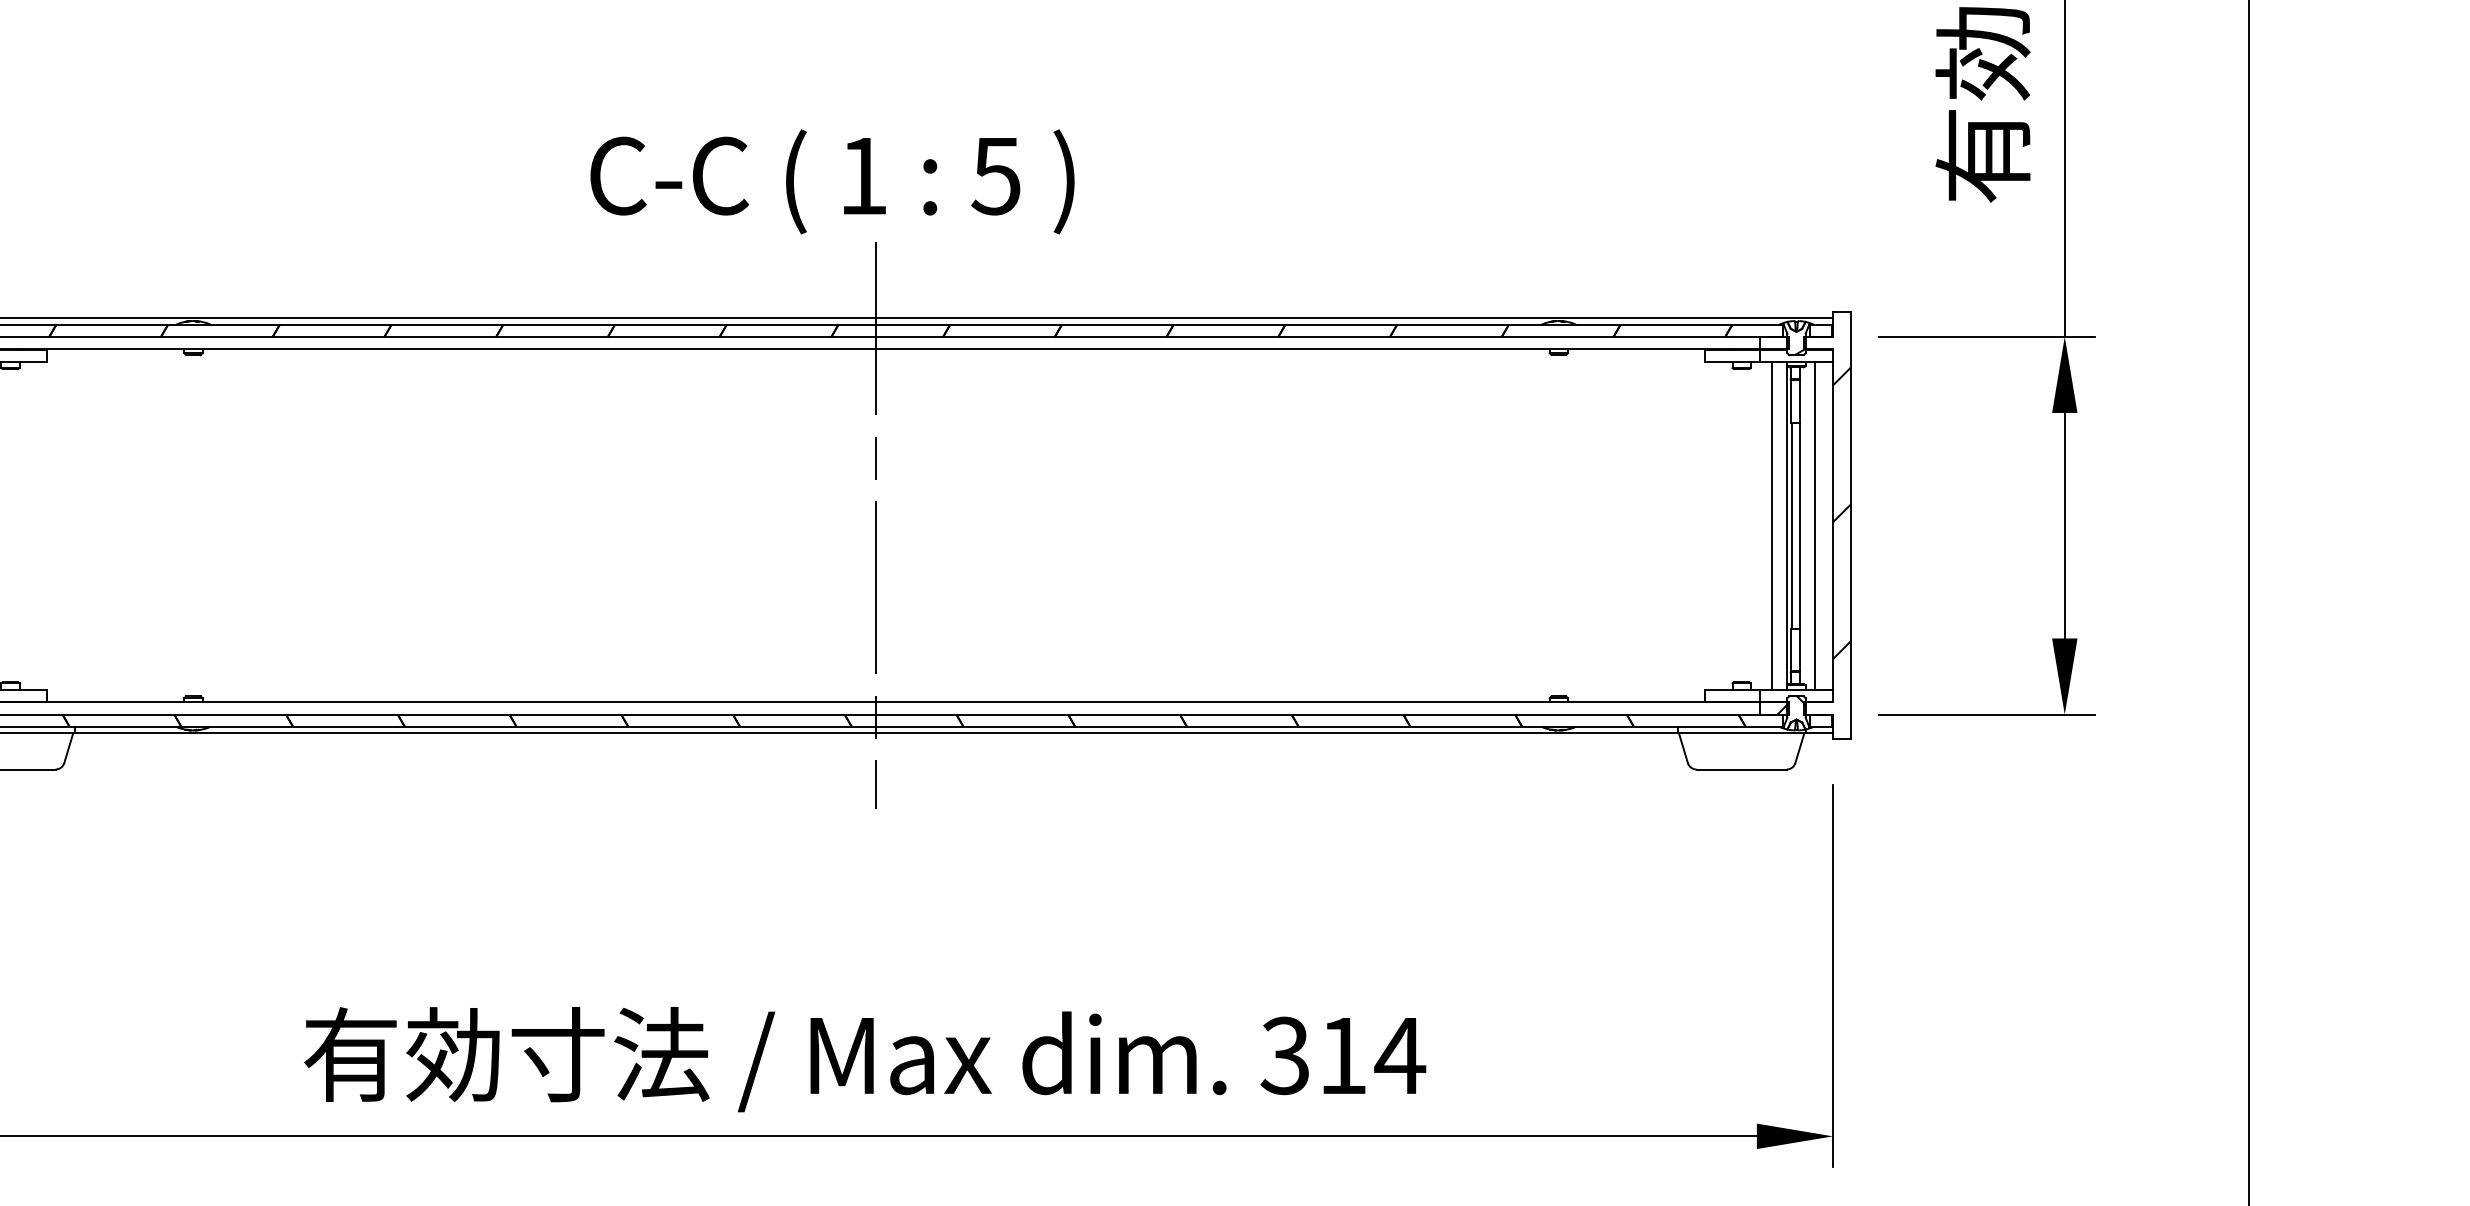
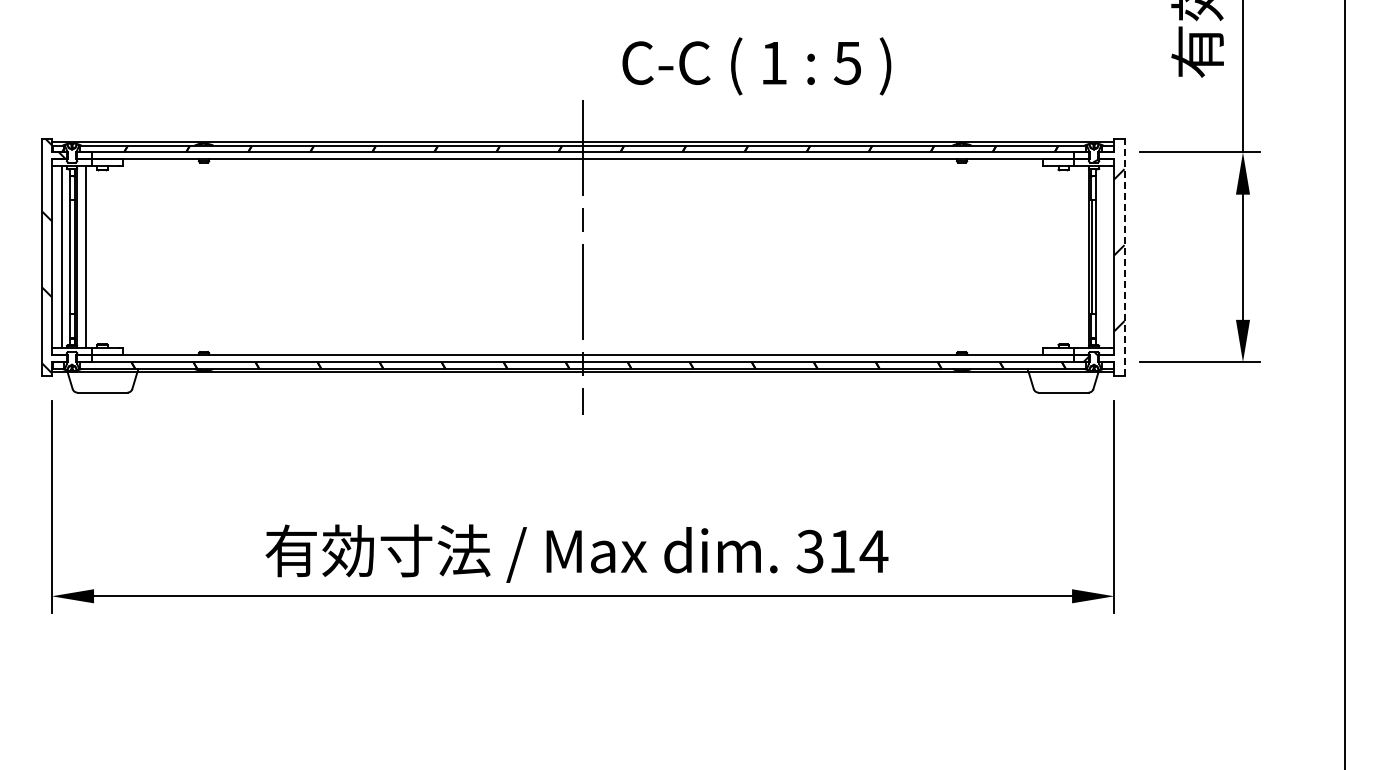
text: (831, 182) -> (756, 66), moved
line: (1851, 524) -> (1124, 256), solid -> dashed
line: (1772, 526) -> (1080, 257), removed
line: (1815, 526) -> (1104, 257), removed

